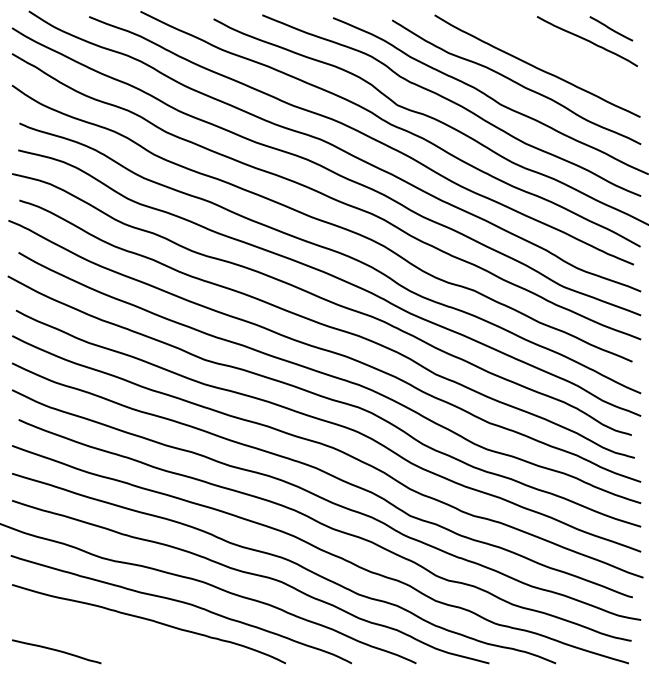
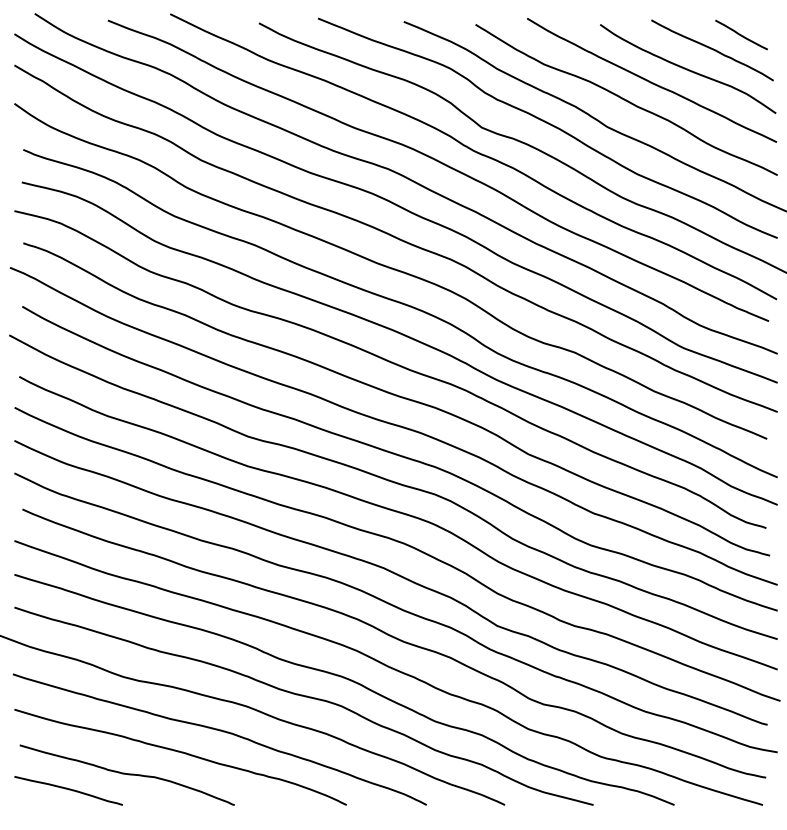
curve: (566, 56) -> (687, 68), added
curve: (104, 638) -> (126, 774), added

